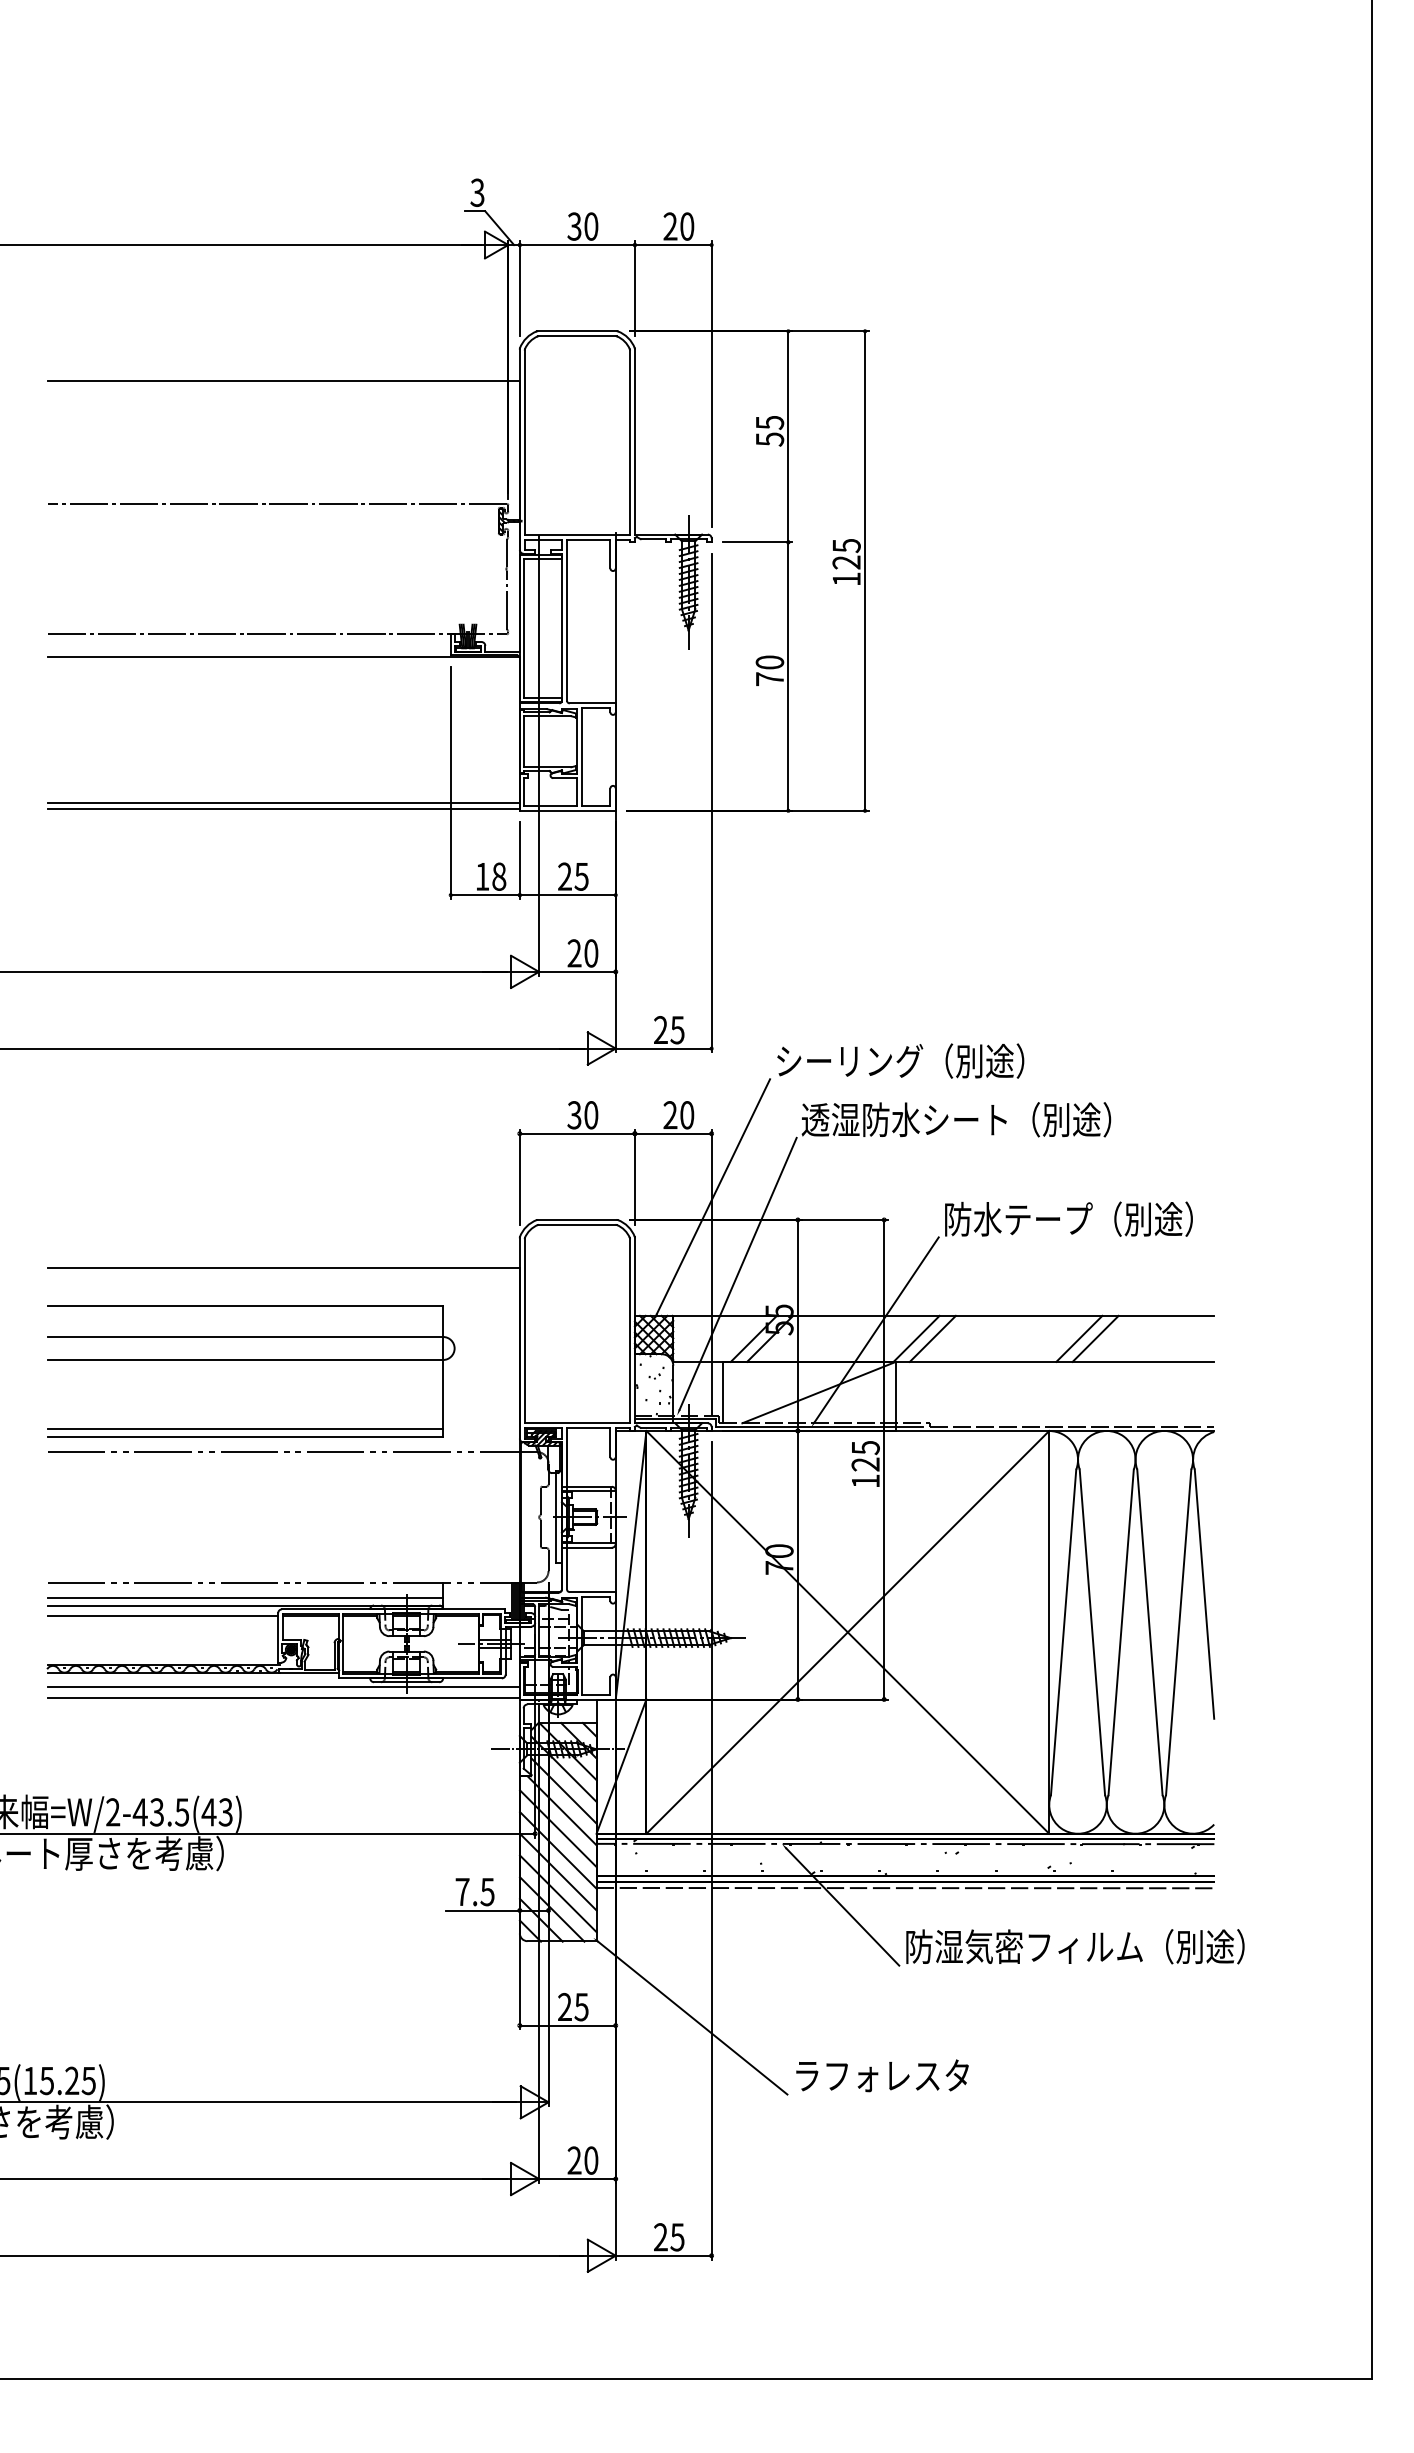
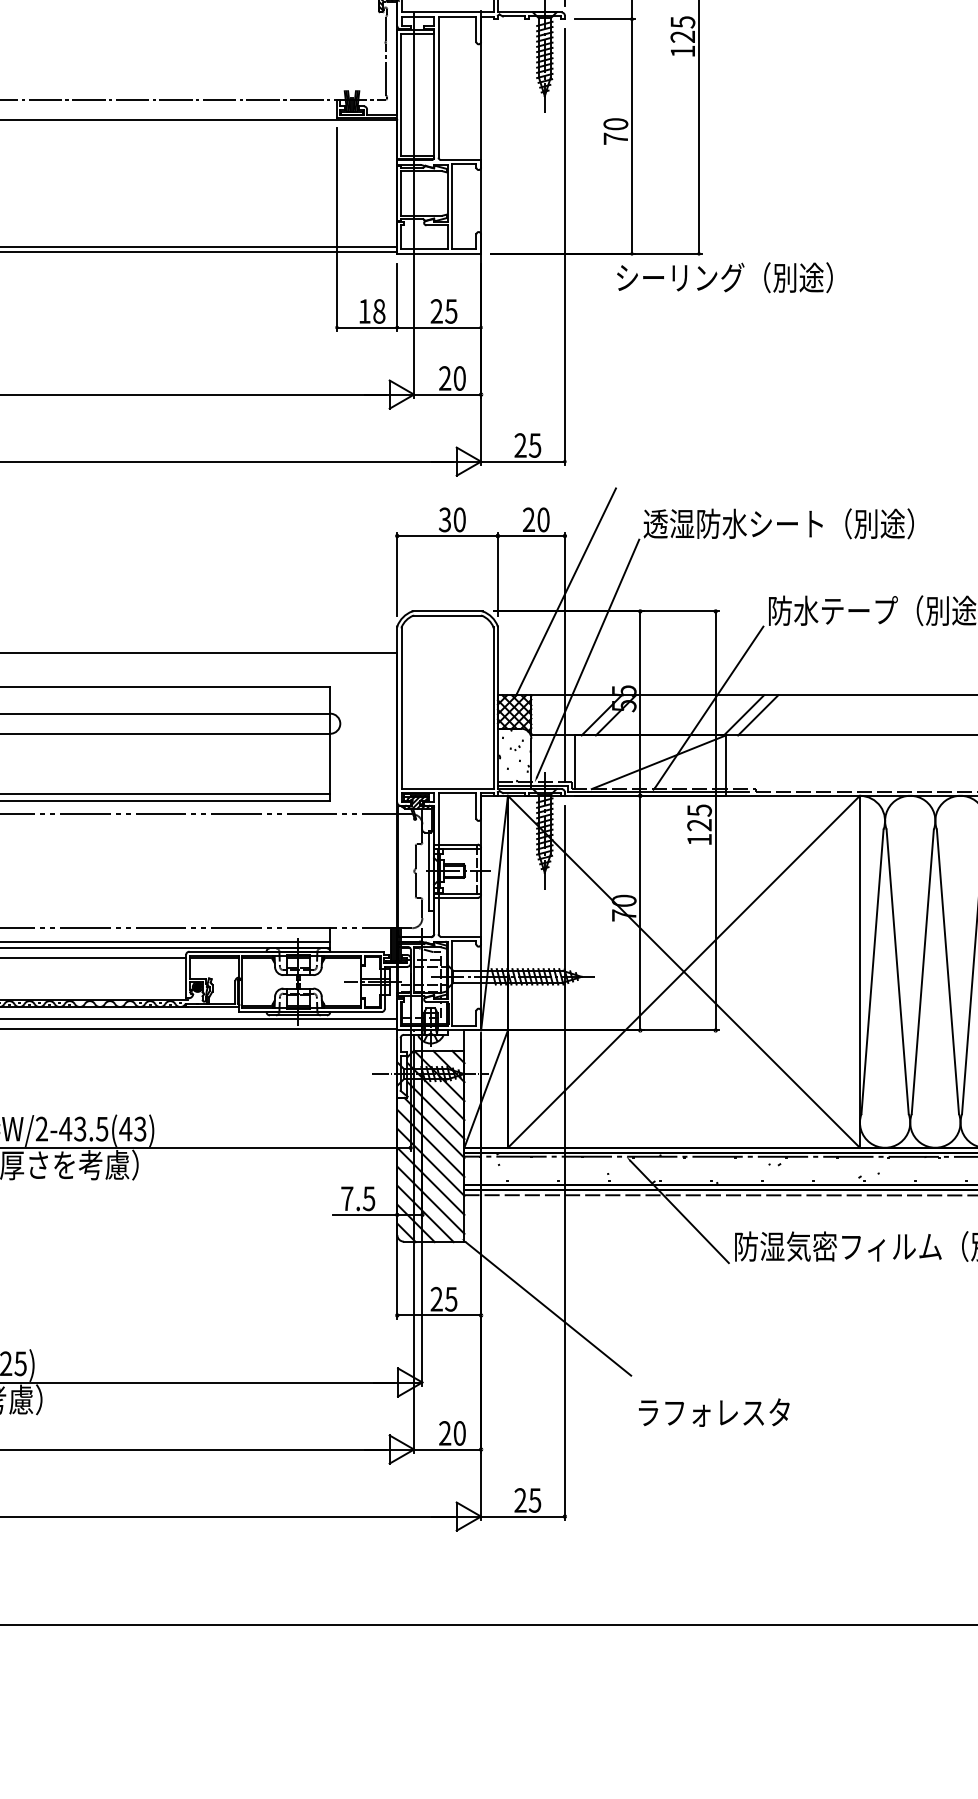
text: (900, 1060) -> (724, 277), moved
line: (1079, 1338) -> (886, 715), removed
line: (1095, 1338) -> (900, 715), removed
text: (882, 2075) -> (714, 1412), moved

